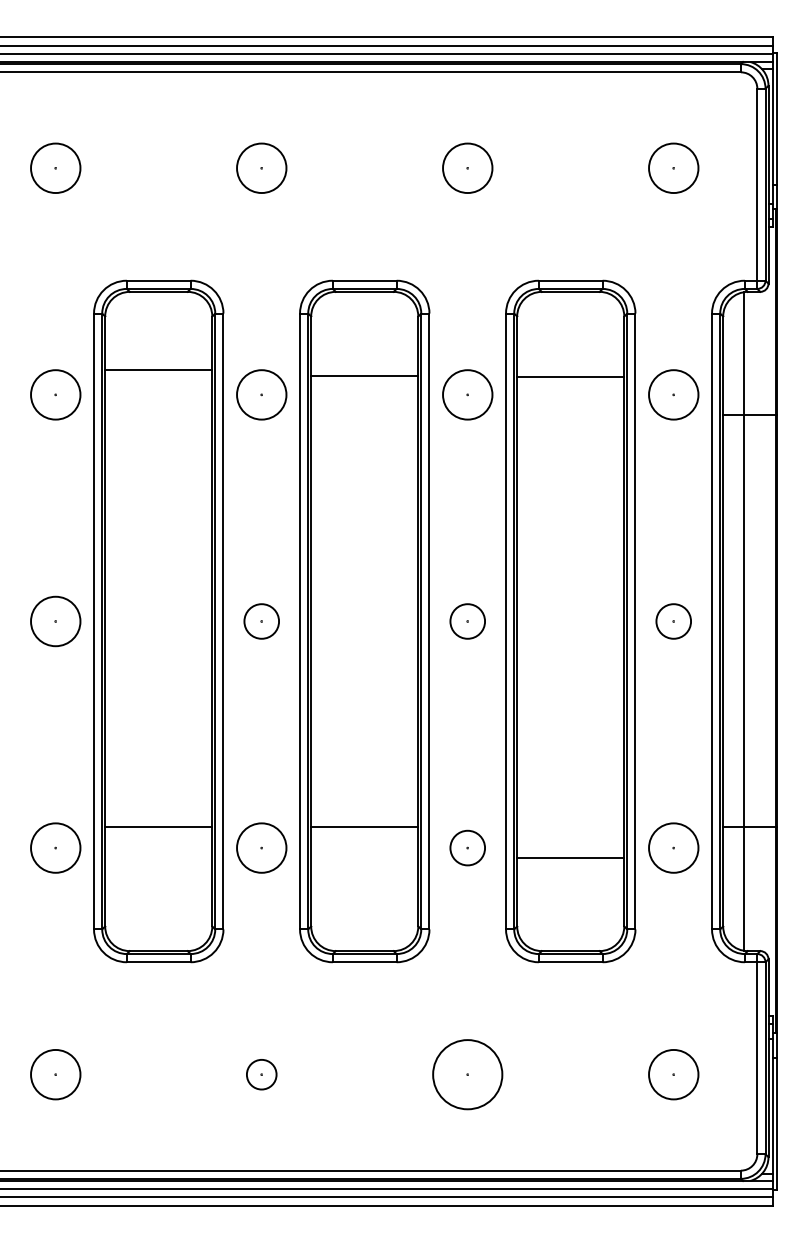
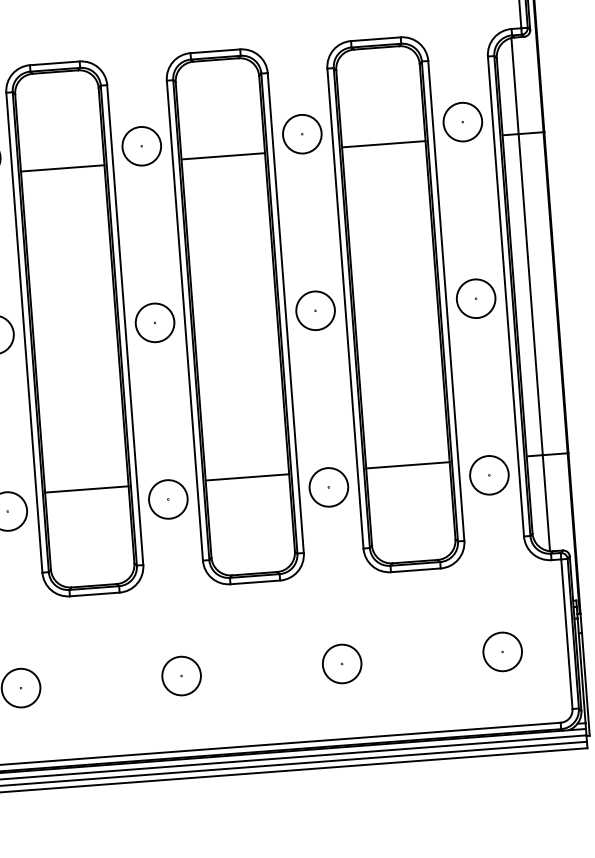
line: (158, 370) -> (62, 168), moved
line: (364, 376) -> (223, 156), moved
line: (570, 377) -> (383, 144), moved
circle: (261, 621) -> (154, 322), size x1.43
circle: (467, 621) -> (315, 310), size x1.43
circle: (673, 621) -> (475, 298), size x1.43
circle: (467, 847) -> (328, 486), size x1.43
line: (570, 858) -> (407, 465), moved
circle: (261, 1074) -> (181, 675), size x1.67
circle: (467, 1074) -> (341, 663), size x0.71

